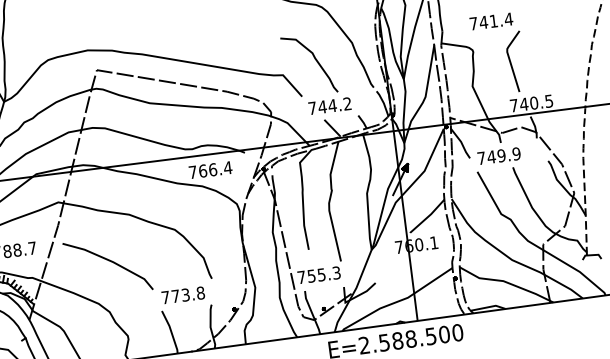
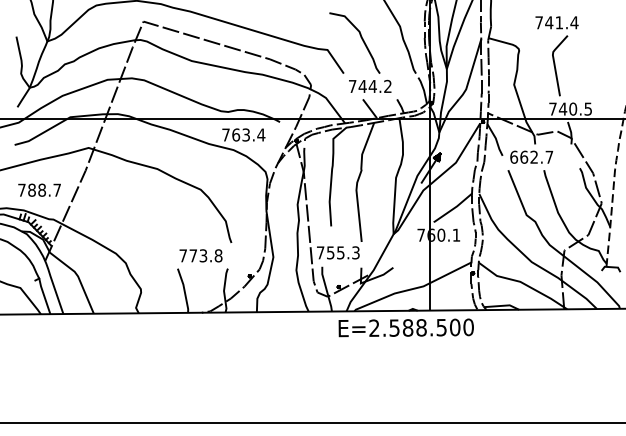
text: (490, 21) -> (556, 22), moved
text: (498, 155) -> (531, 156), 749.9 -> 662.7
text: (213, 169) -> (246, 134), 766.4 -> 763.4
line: (110, 261) -> (132, 213), removed

